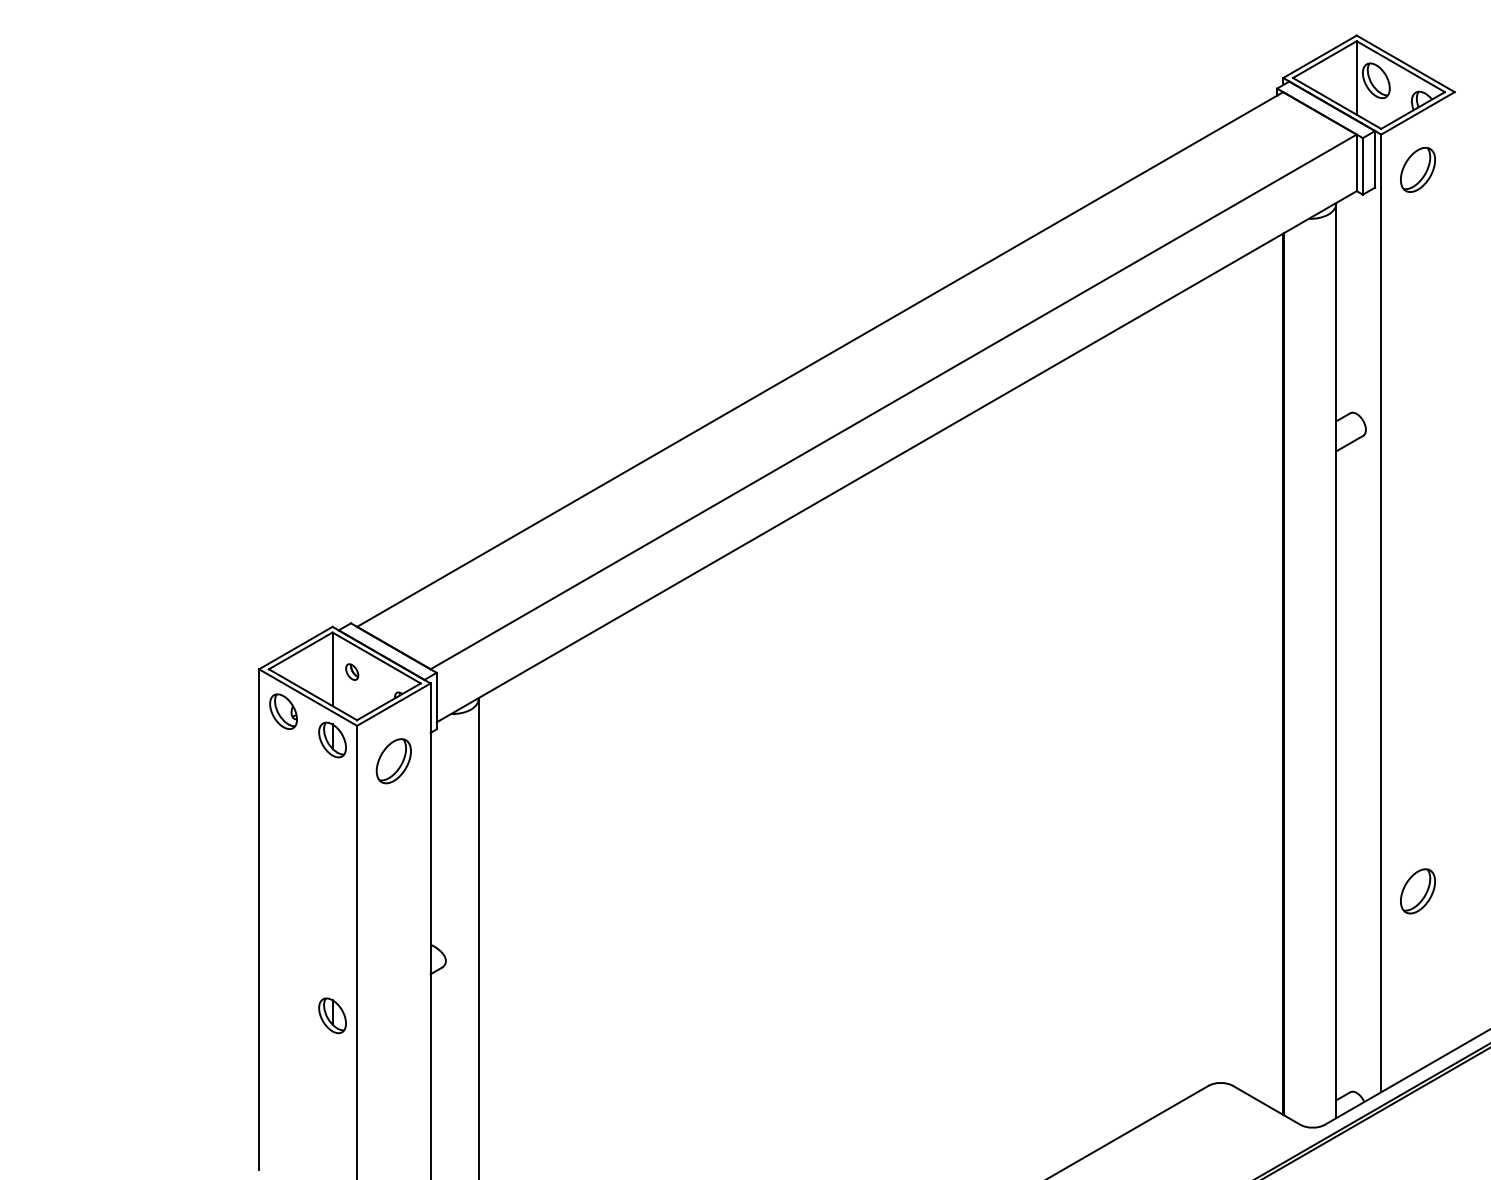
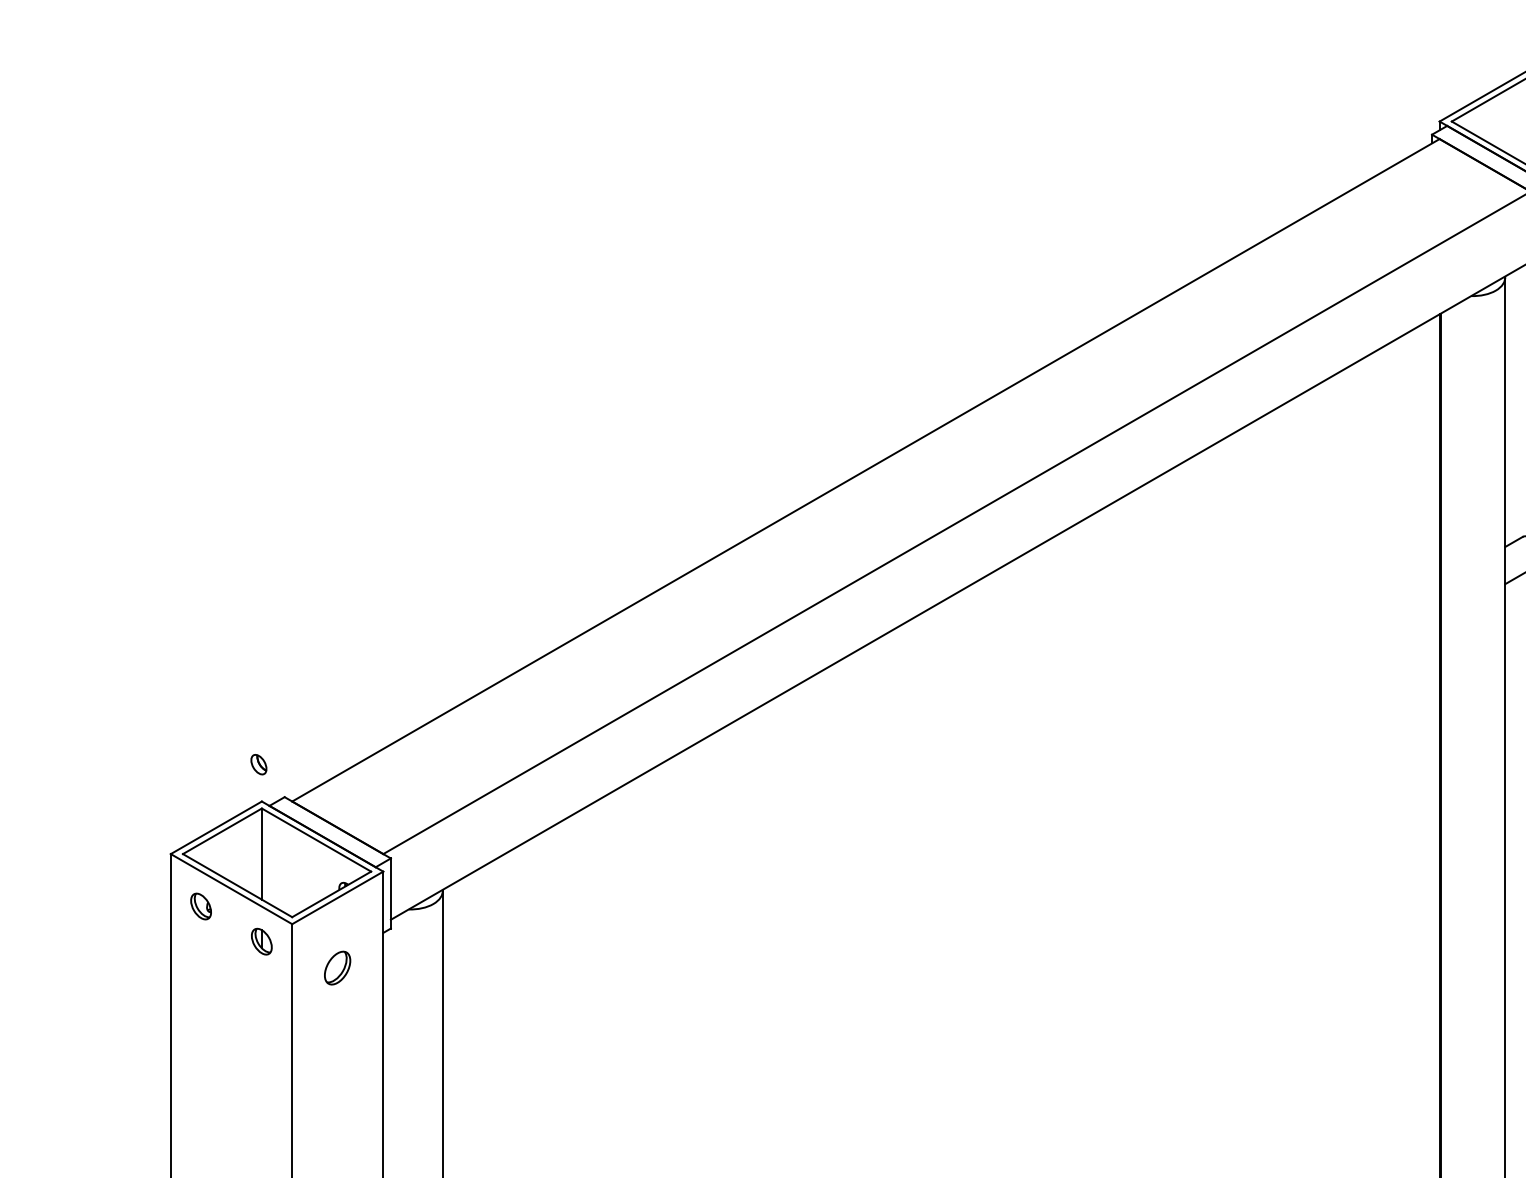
part: (352, 671) -> (259, 763), moved
part: (283, 711) -> (201, 906), size x0.6
part: (332, 739) -> (261, 941), size x0.6
part: (393, 761) -> (337, 968), size x0.6

